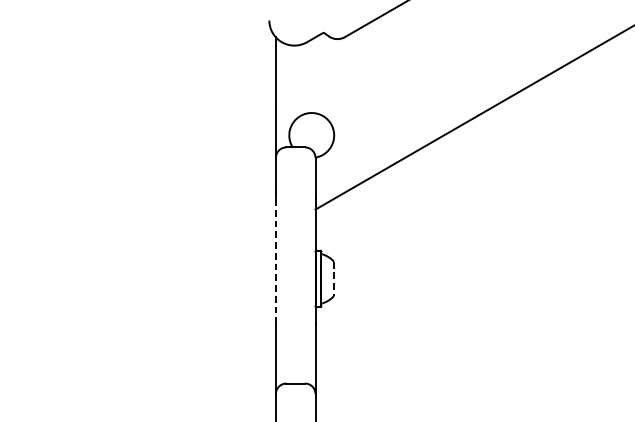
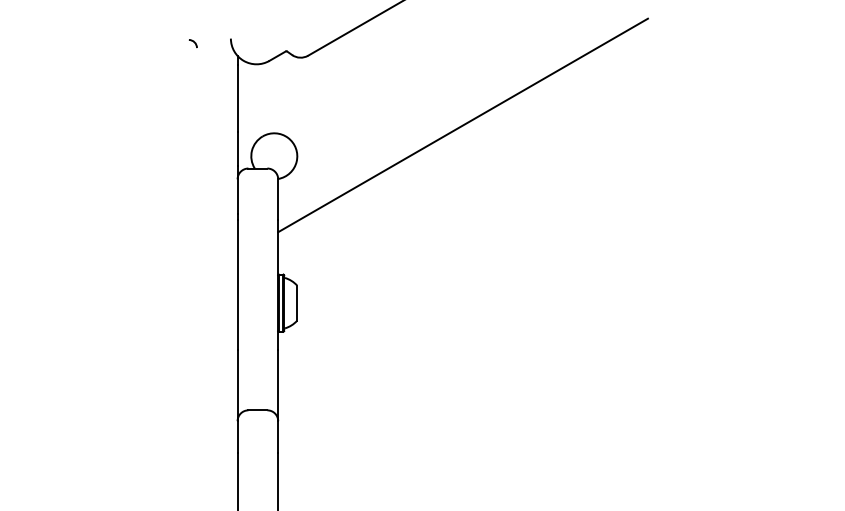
arc: (232, 24) -> (193, 42), added
line: (275, 260) -> (237, 284), dashed -> solid
line: (334, 279) -> (297, 303), dashed -> solid

